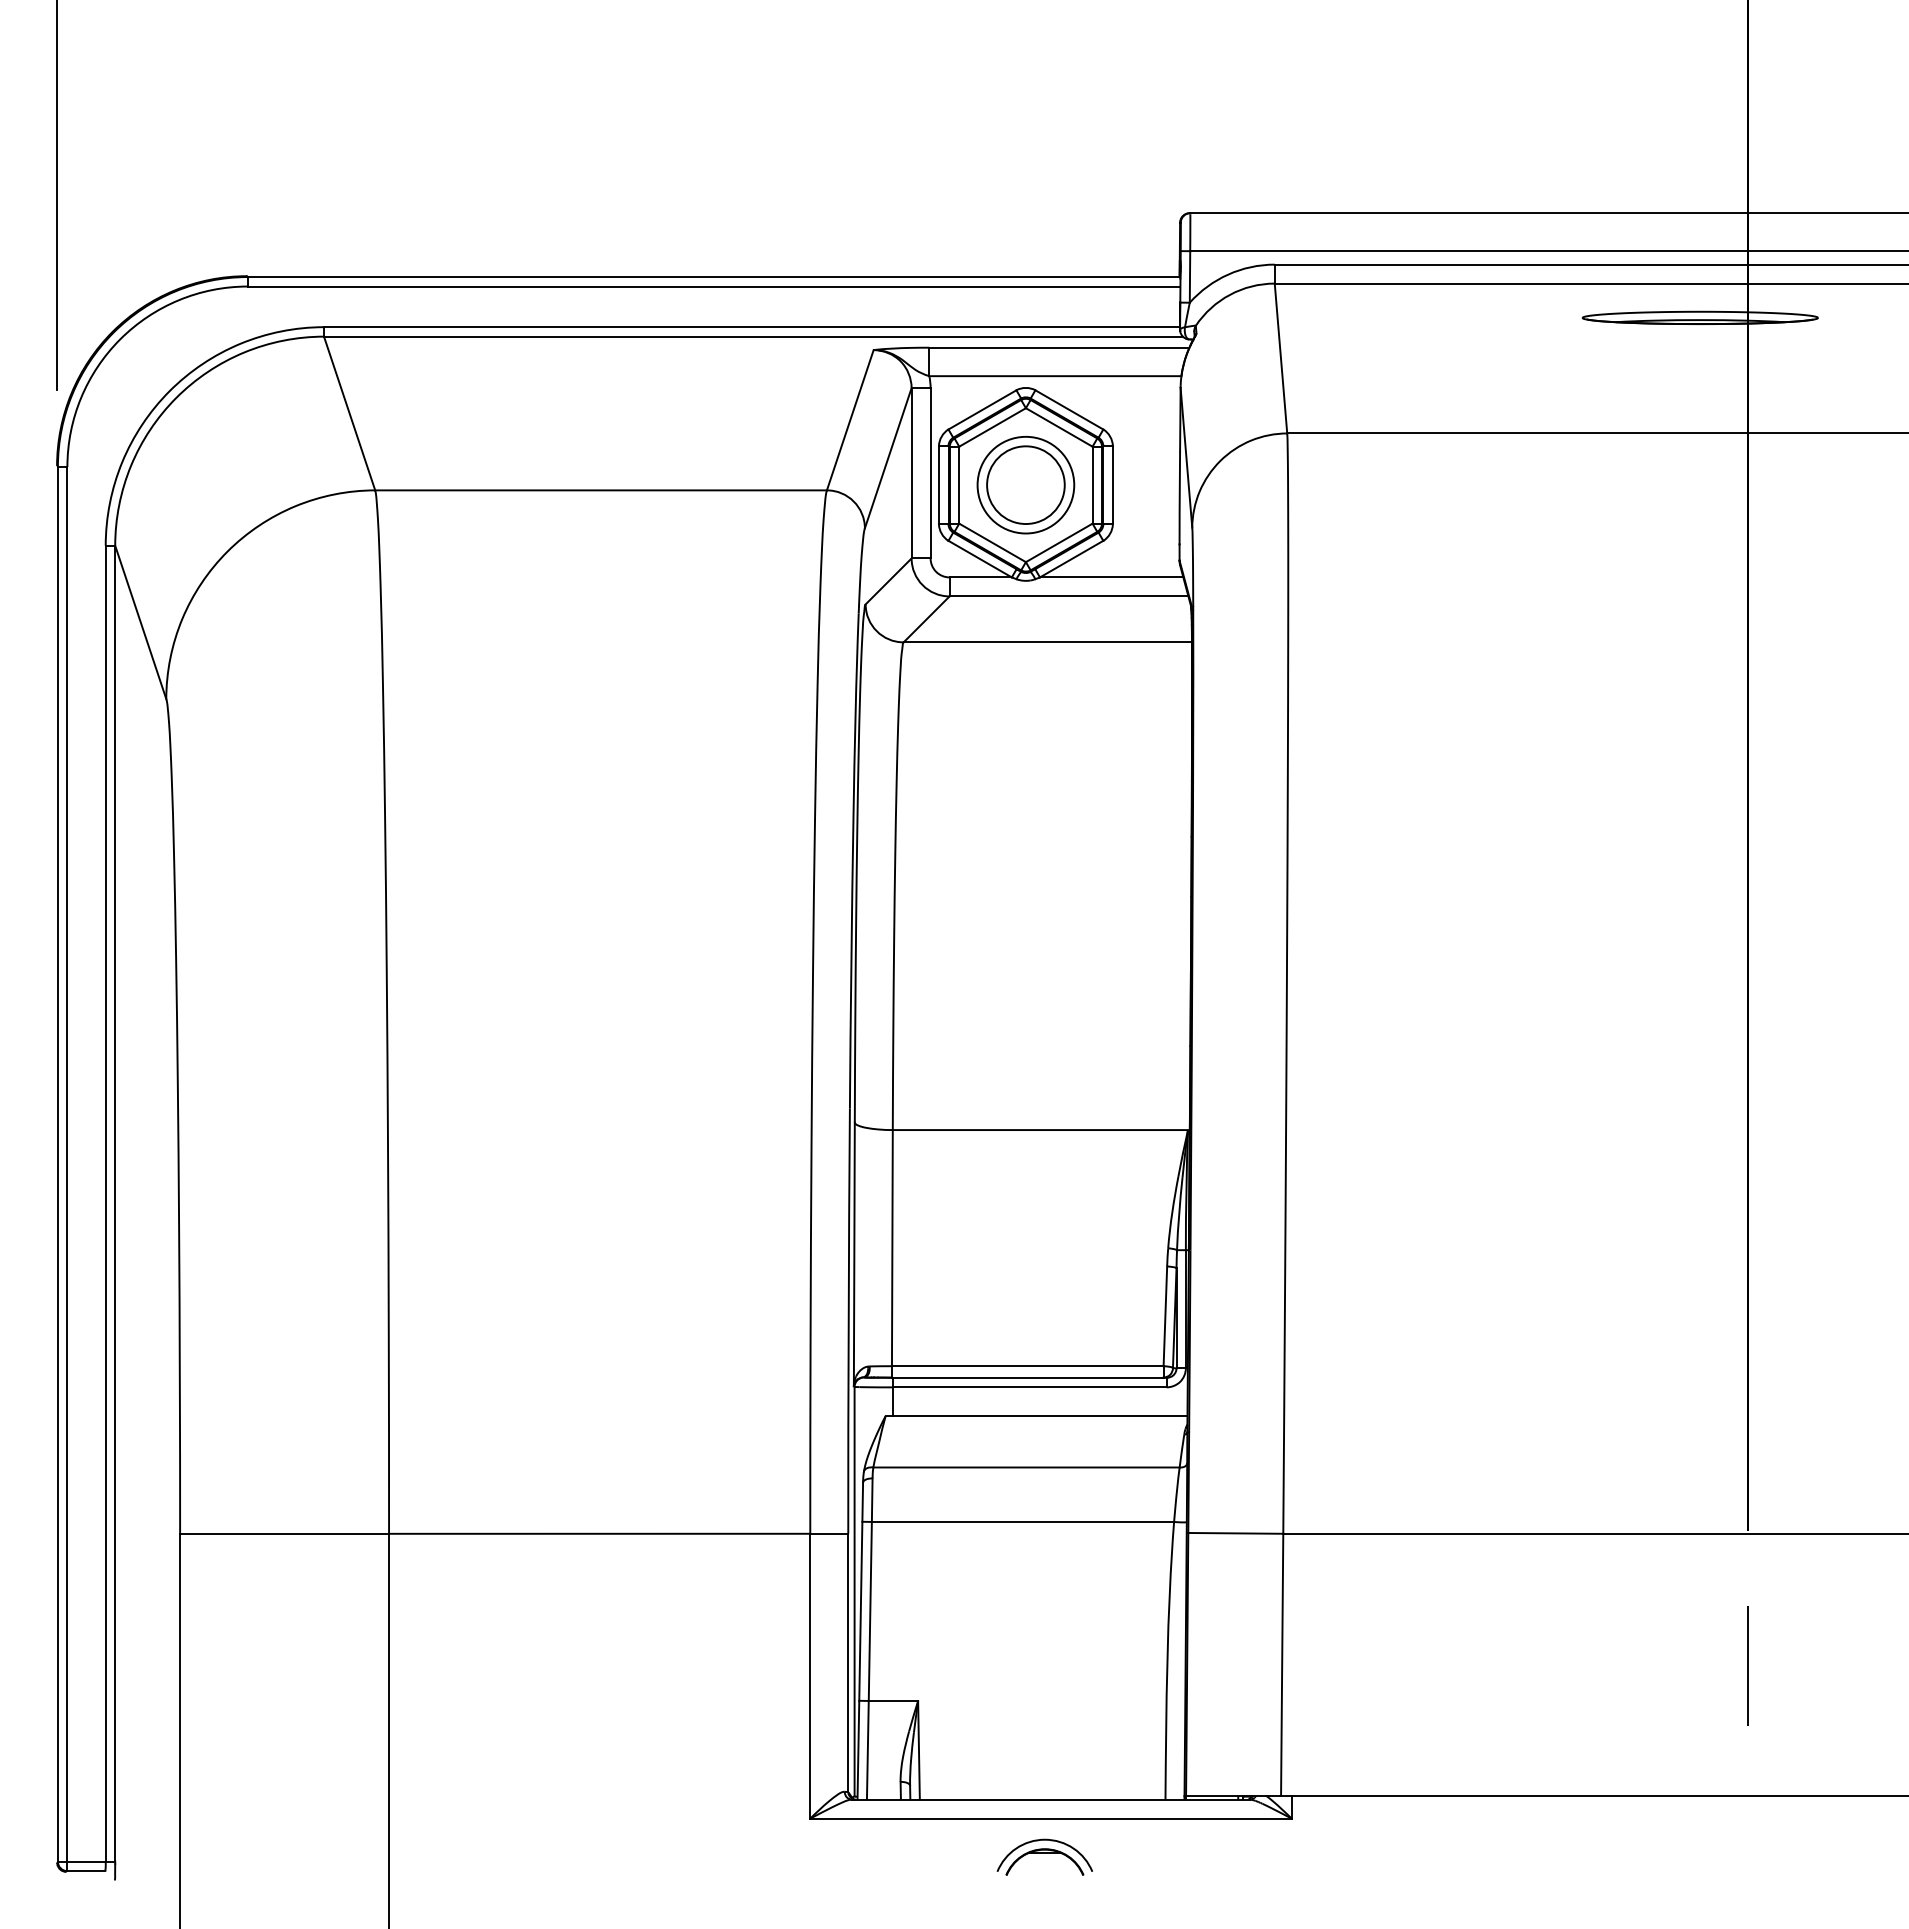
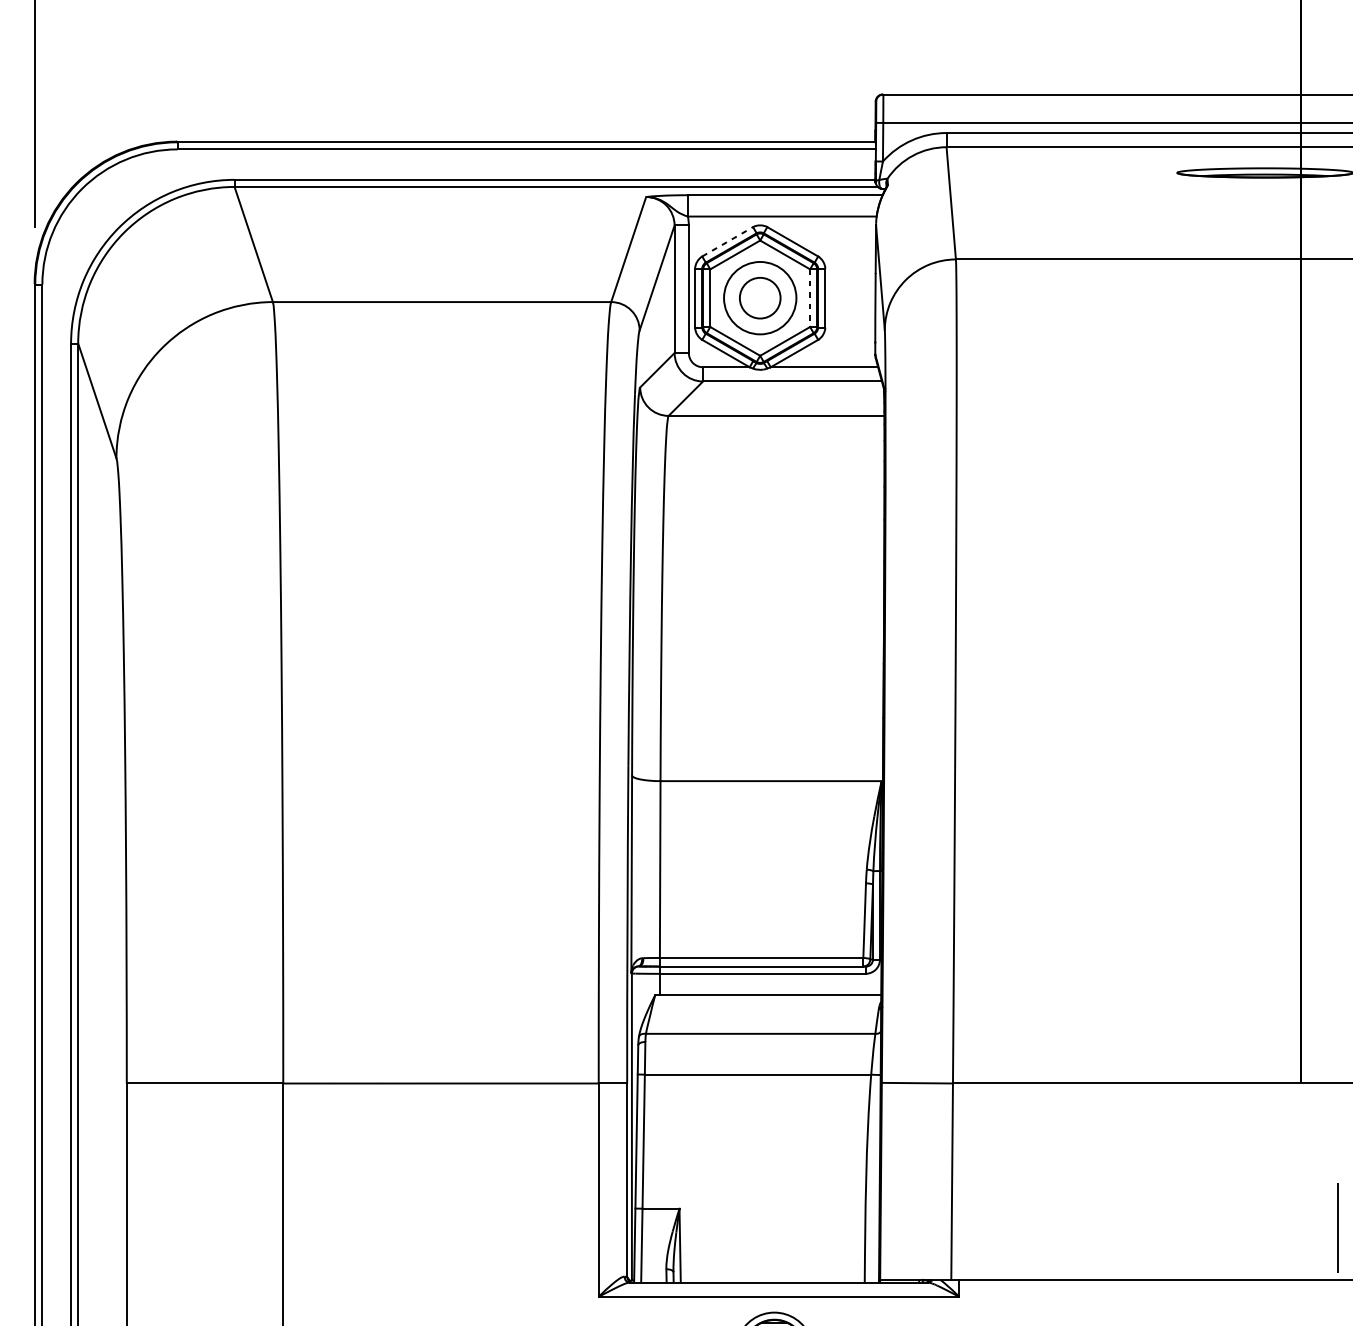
line: (982, 409) -> (727, 241), solid -> dashed
circle: (1025, 485) -> (759, 298), size x0.7
line: (1092, 485) -> (810, 298), solid -> dashed
line: (1747, 1665) -> (1337, 1227), moved

